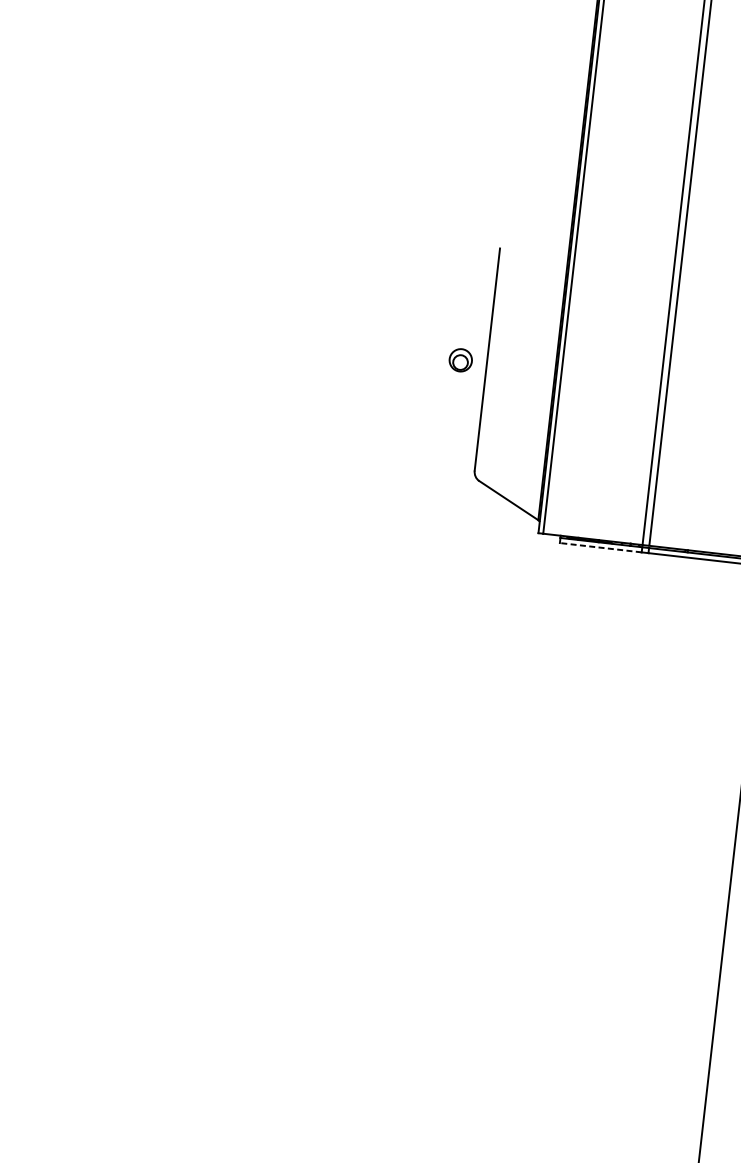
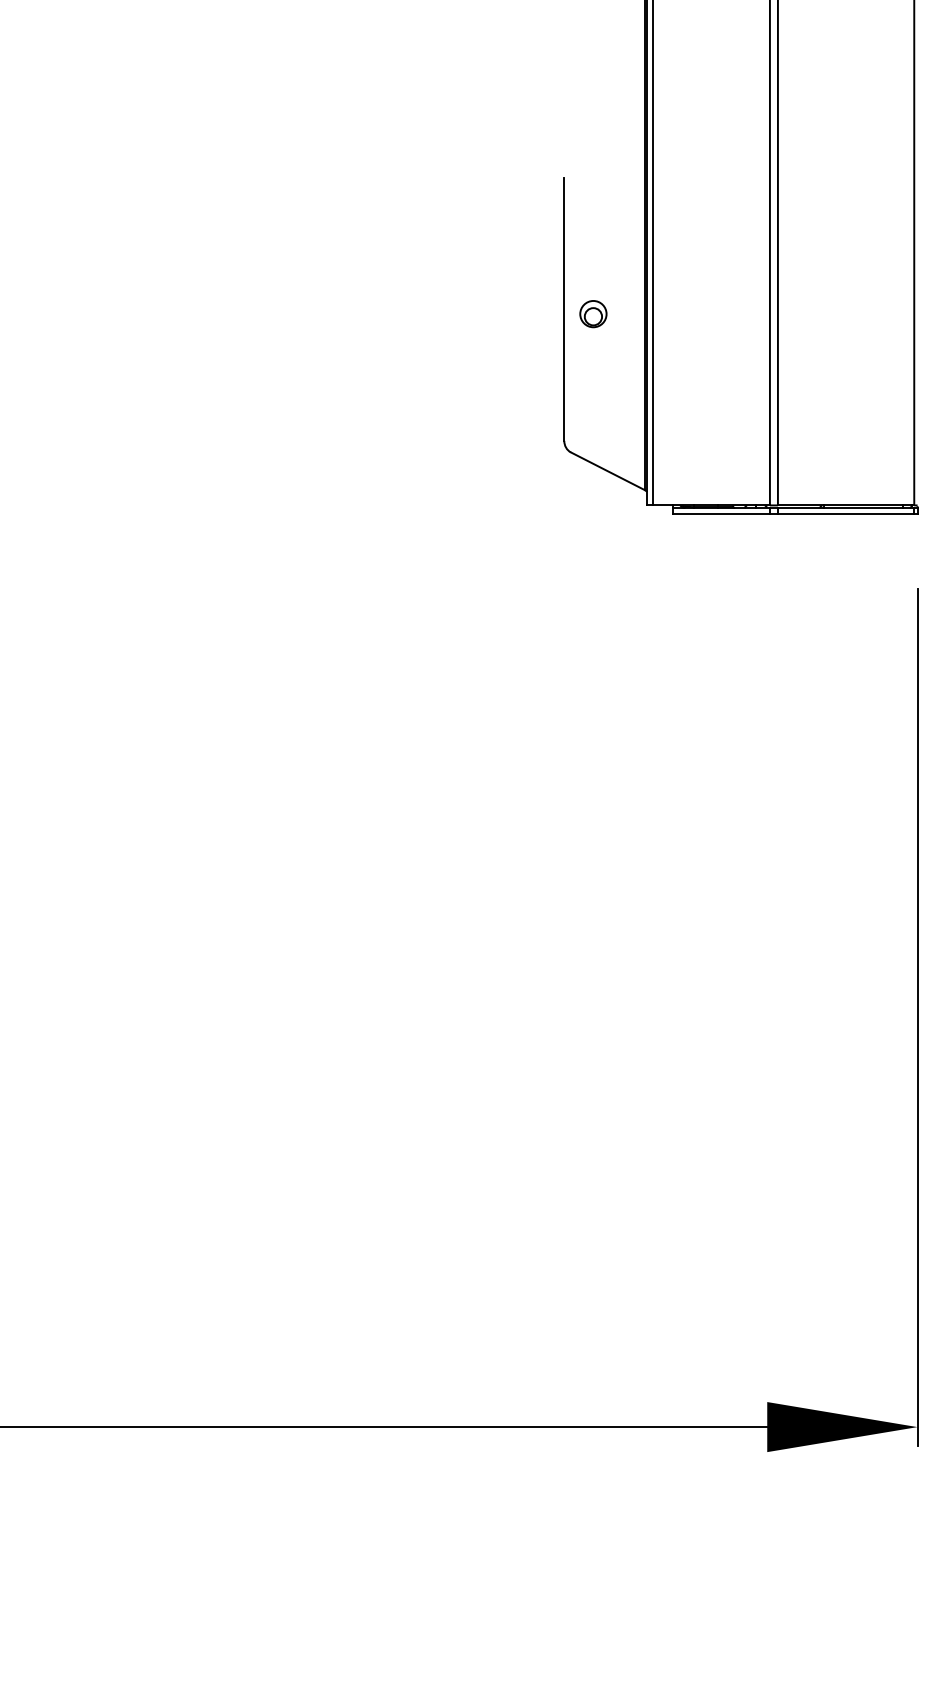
part: (460, 360) -> (593, 314), moved
line: (600, 548) -> (721, 514), dashed -> solid

